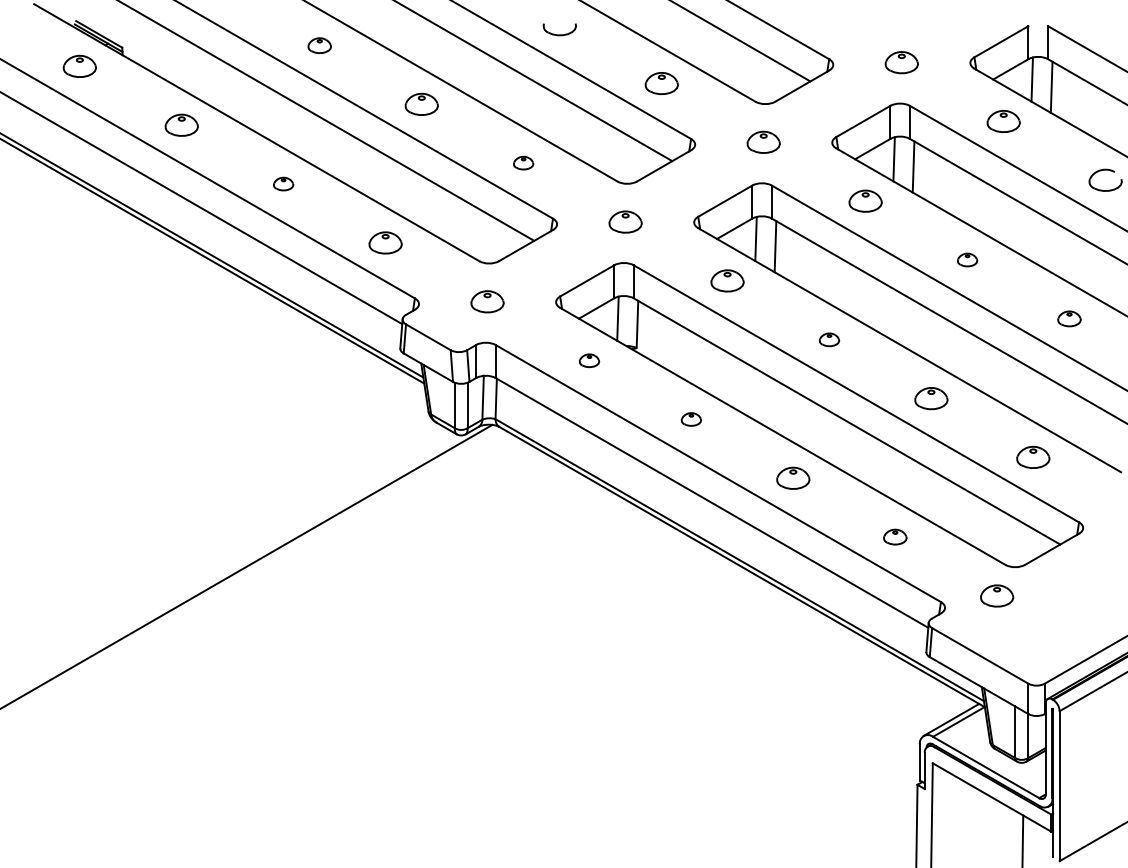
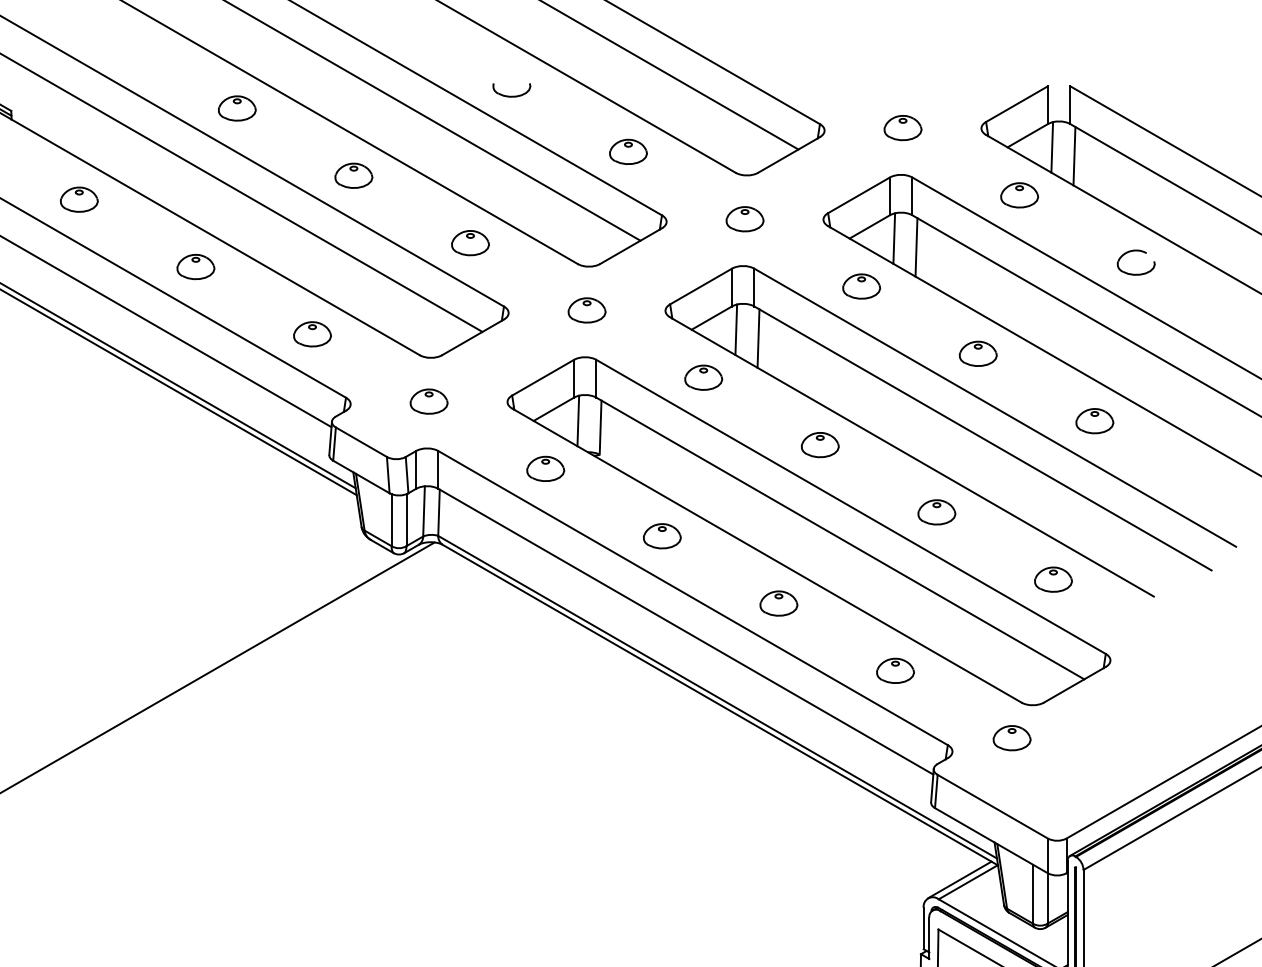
part: (319, 45) -> (236, 108), size x1.43
part: (523, 162) -> (470, 242), size x1.67
part: (283, 183) -> (195, 266), size x1.67
part: (967, 259) -> (978, 353), size x1.67
part: (1069, 318) -> (1094, 420), size x1.43
part: (829, 339) -> (820, 444), size x1.67
part: (589, 360) -> (545, 468), size x1.67
part: (691, 419) -> (662, 536), size x1.67
part: (895, 536) -> (895, 670), size x1.43

